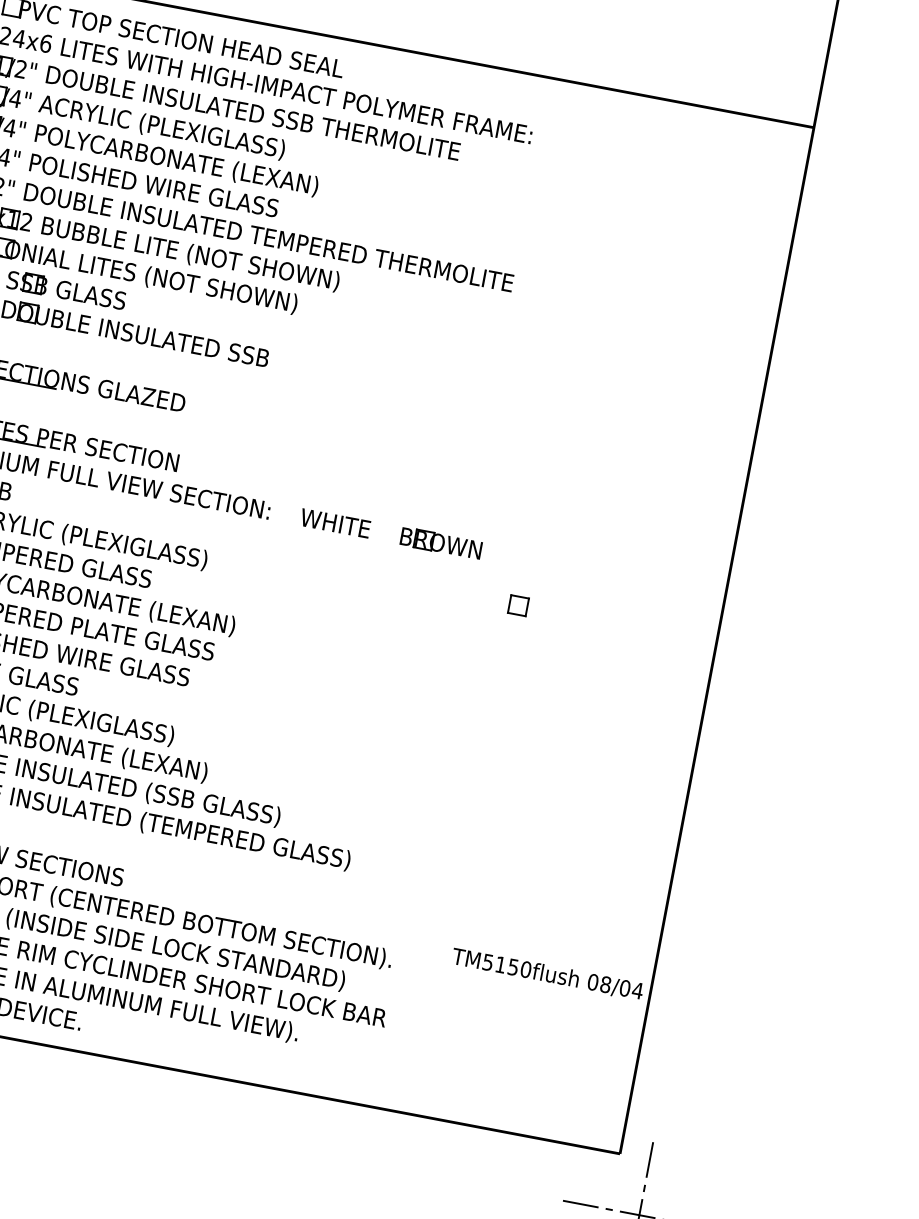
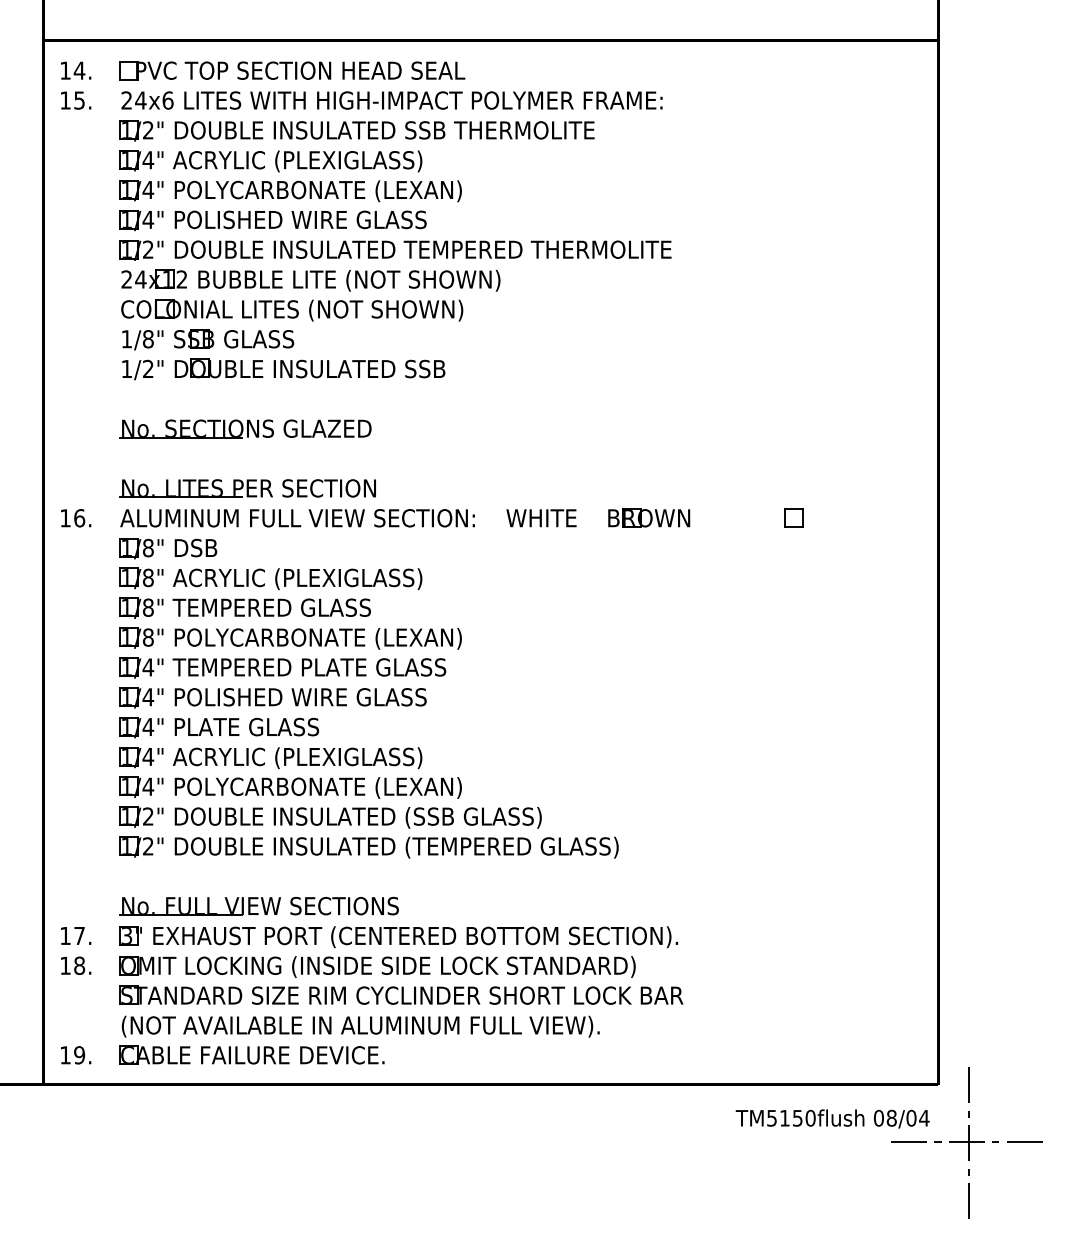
part: (518, 605) -> (793, 517), moved
text: (547, 973) -> (832, 1118), moved

